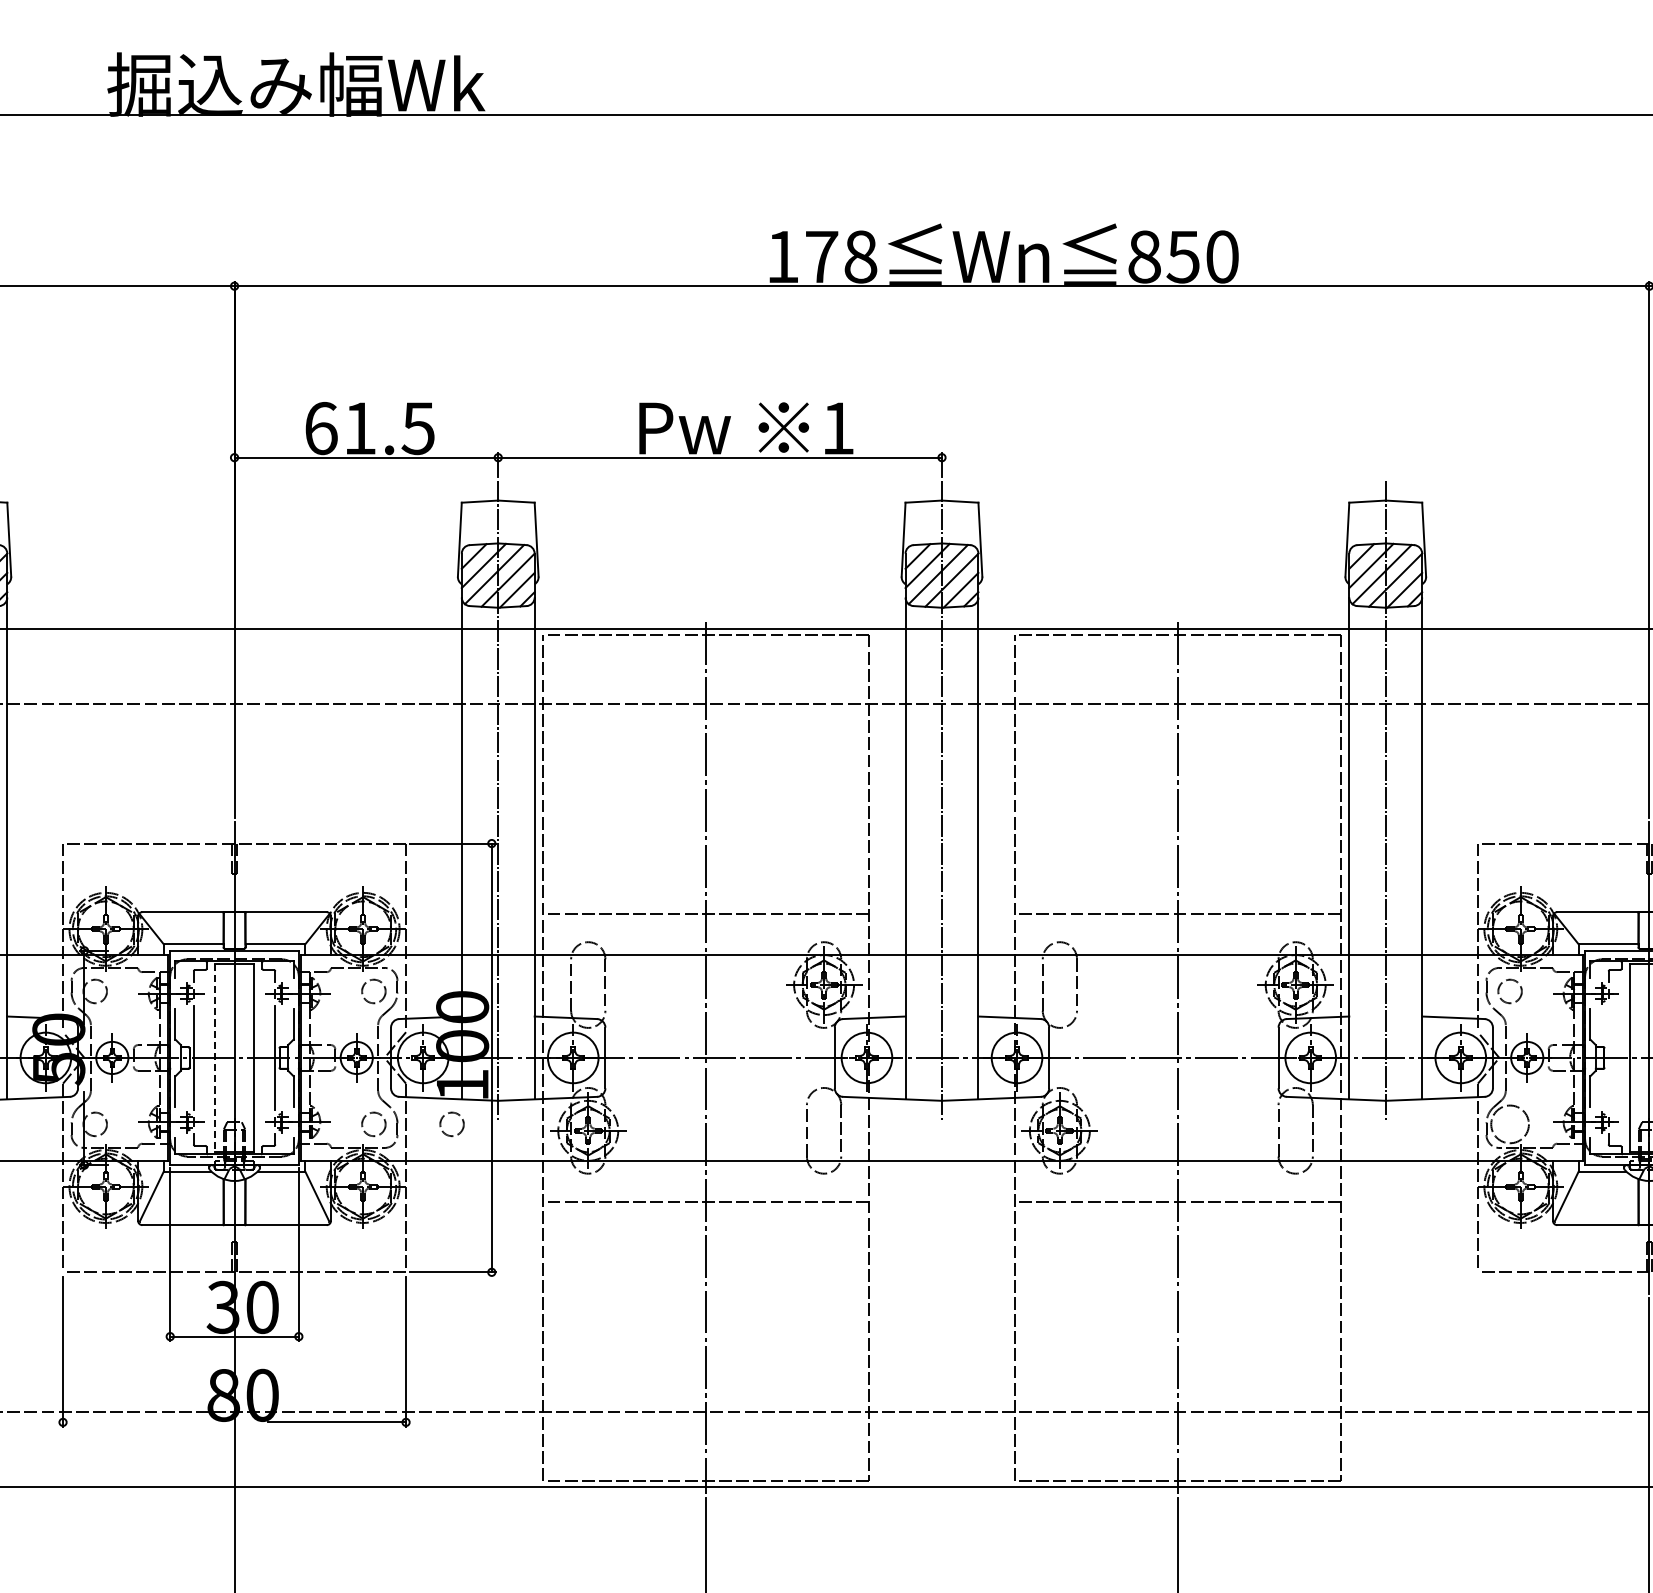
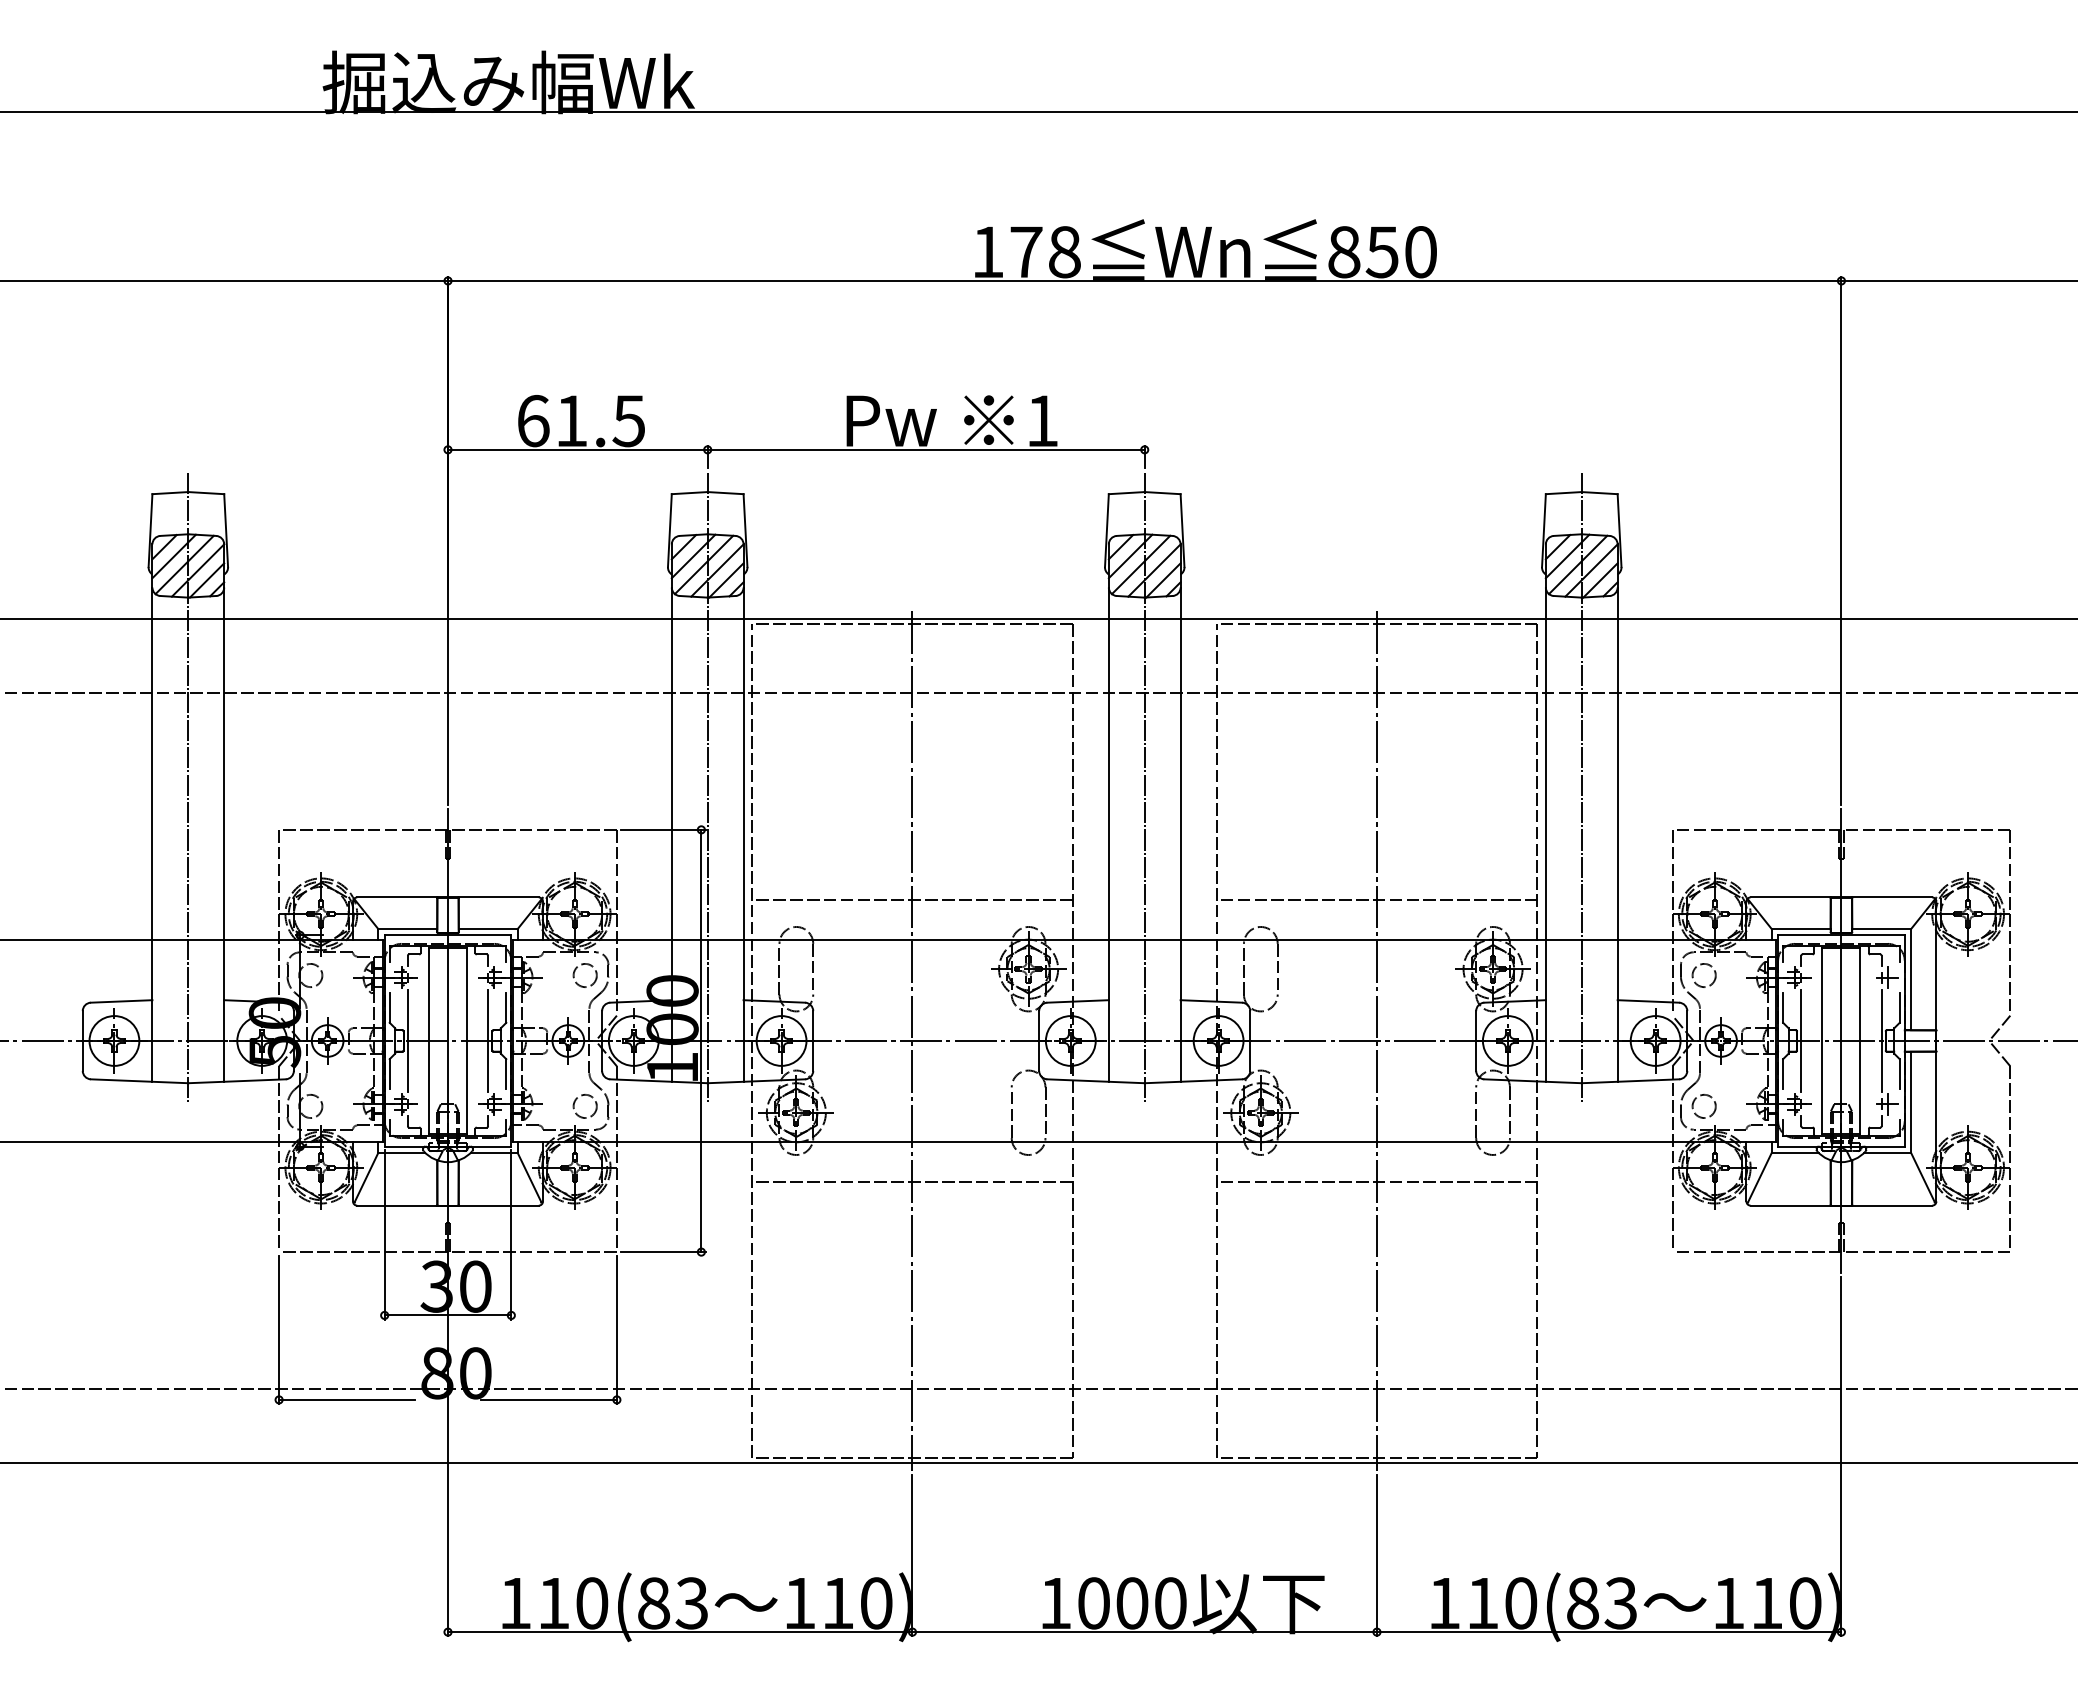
line: (215, 1057) -> (429, 1040), dashed -> solid
line: (1608, 1057) -> (1801, 1040), added
circle: (451, 1124) -> (661, 1106), removed
circle: (1509, 1124) -> (1703, 1106), size x0.62
line: (131, 1421) -> (346, 1399), added

